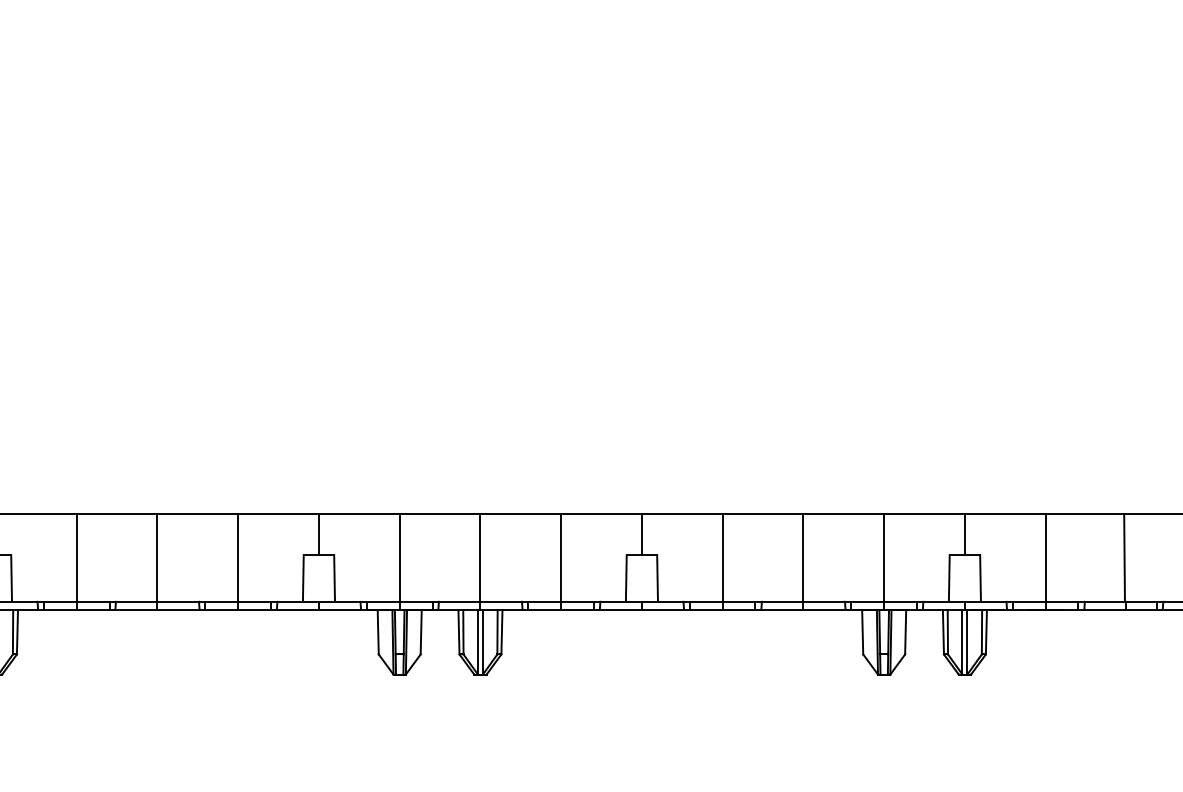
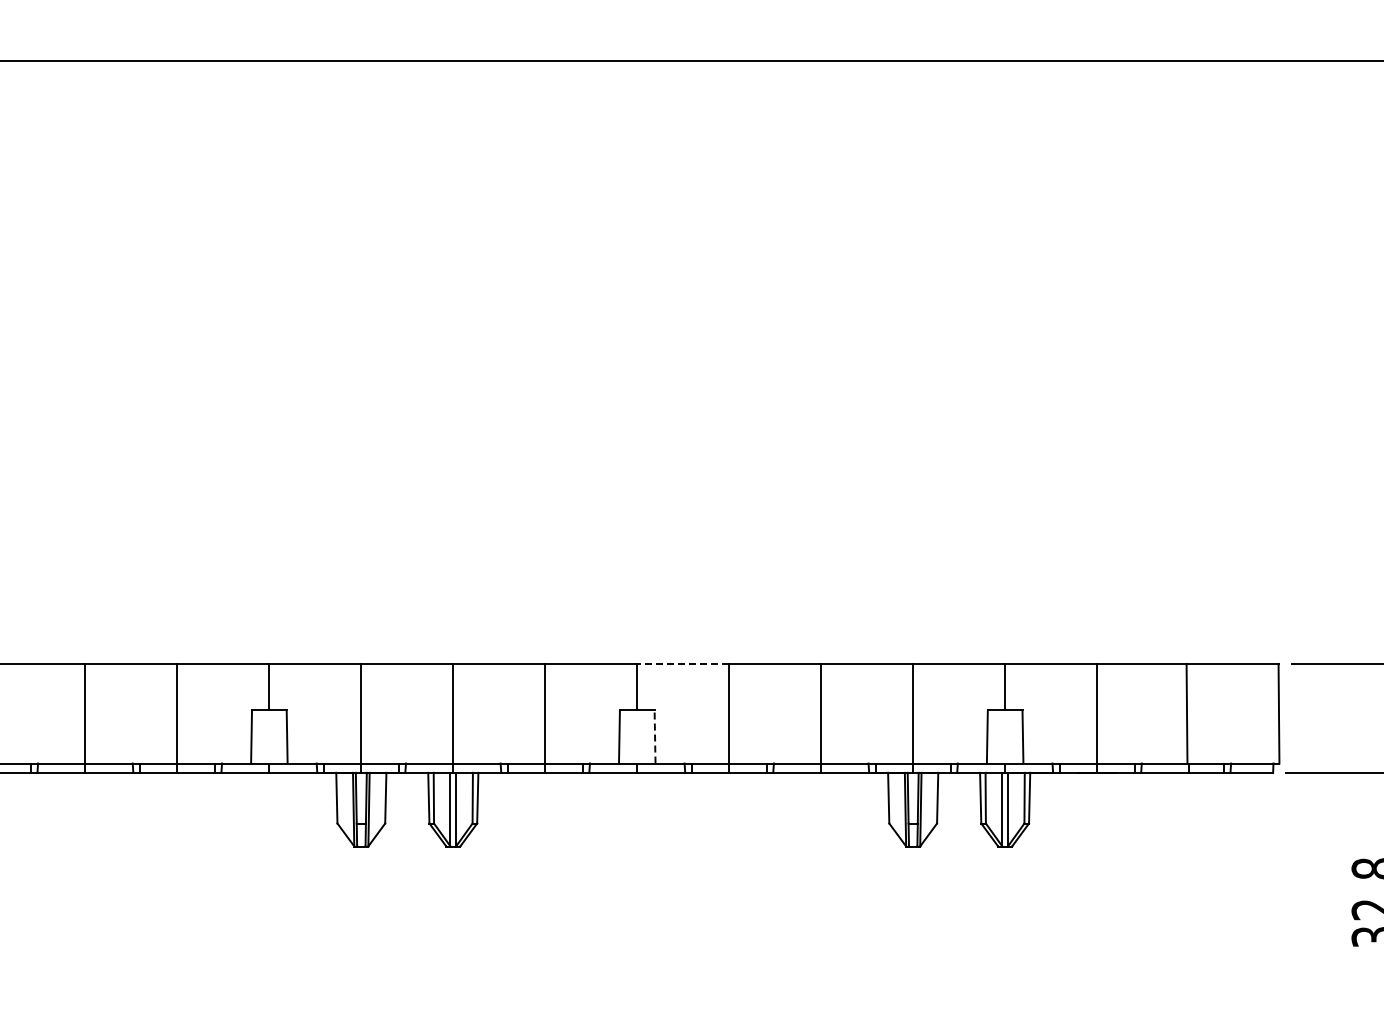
line: (682, 513) -> (683, 663), solid -> dashed
line: (657, 578) -> (655, 736), solid -> dashed

